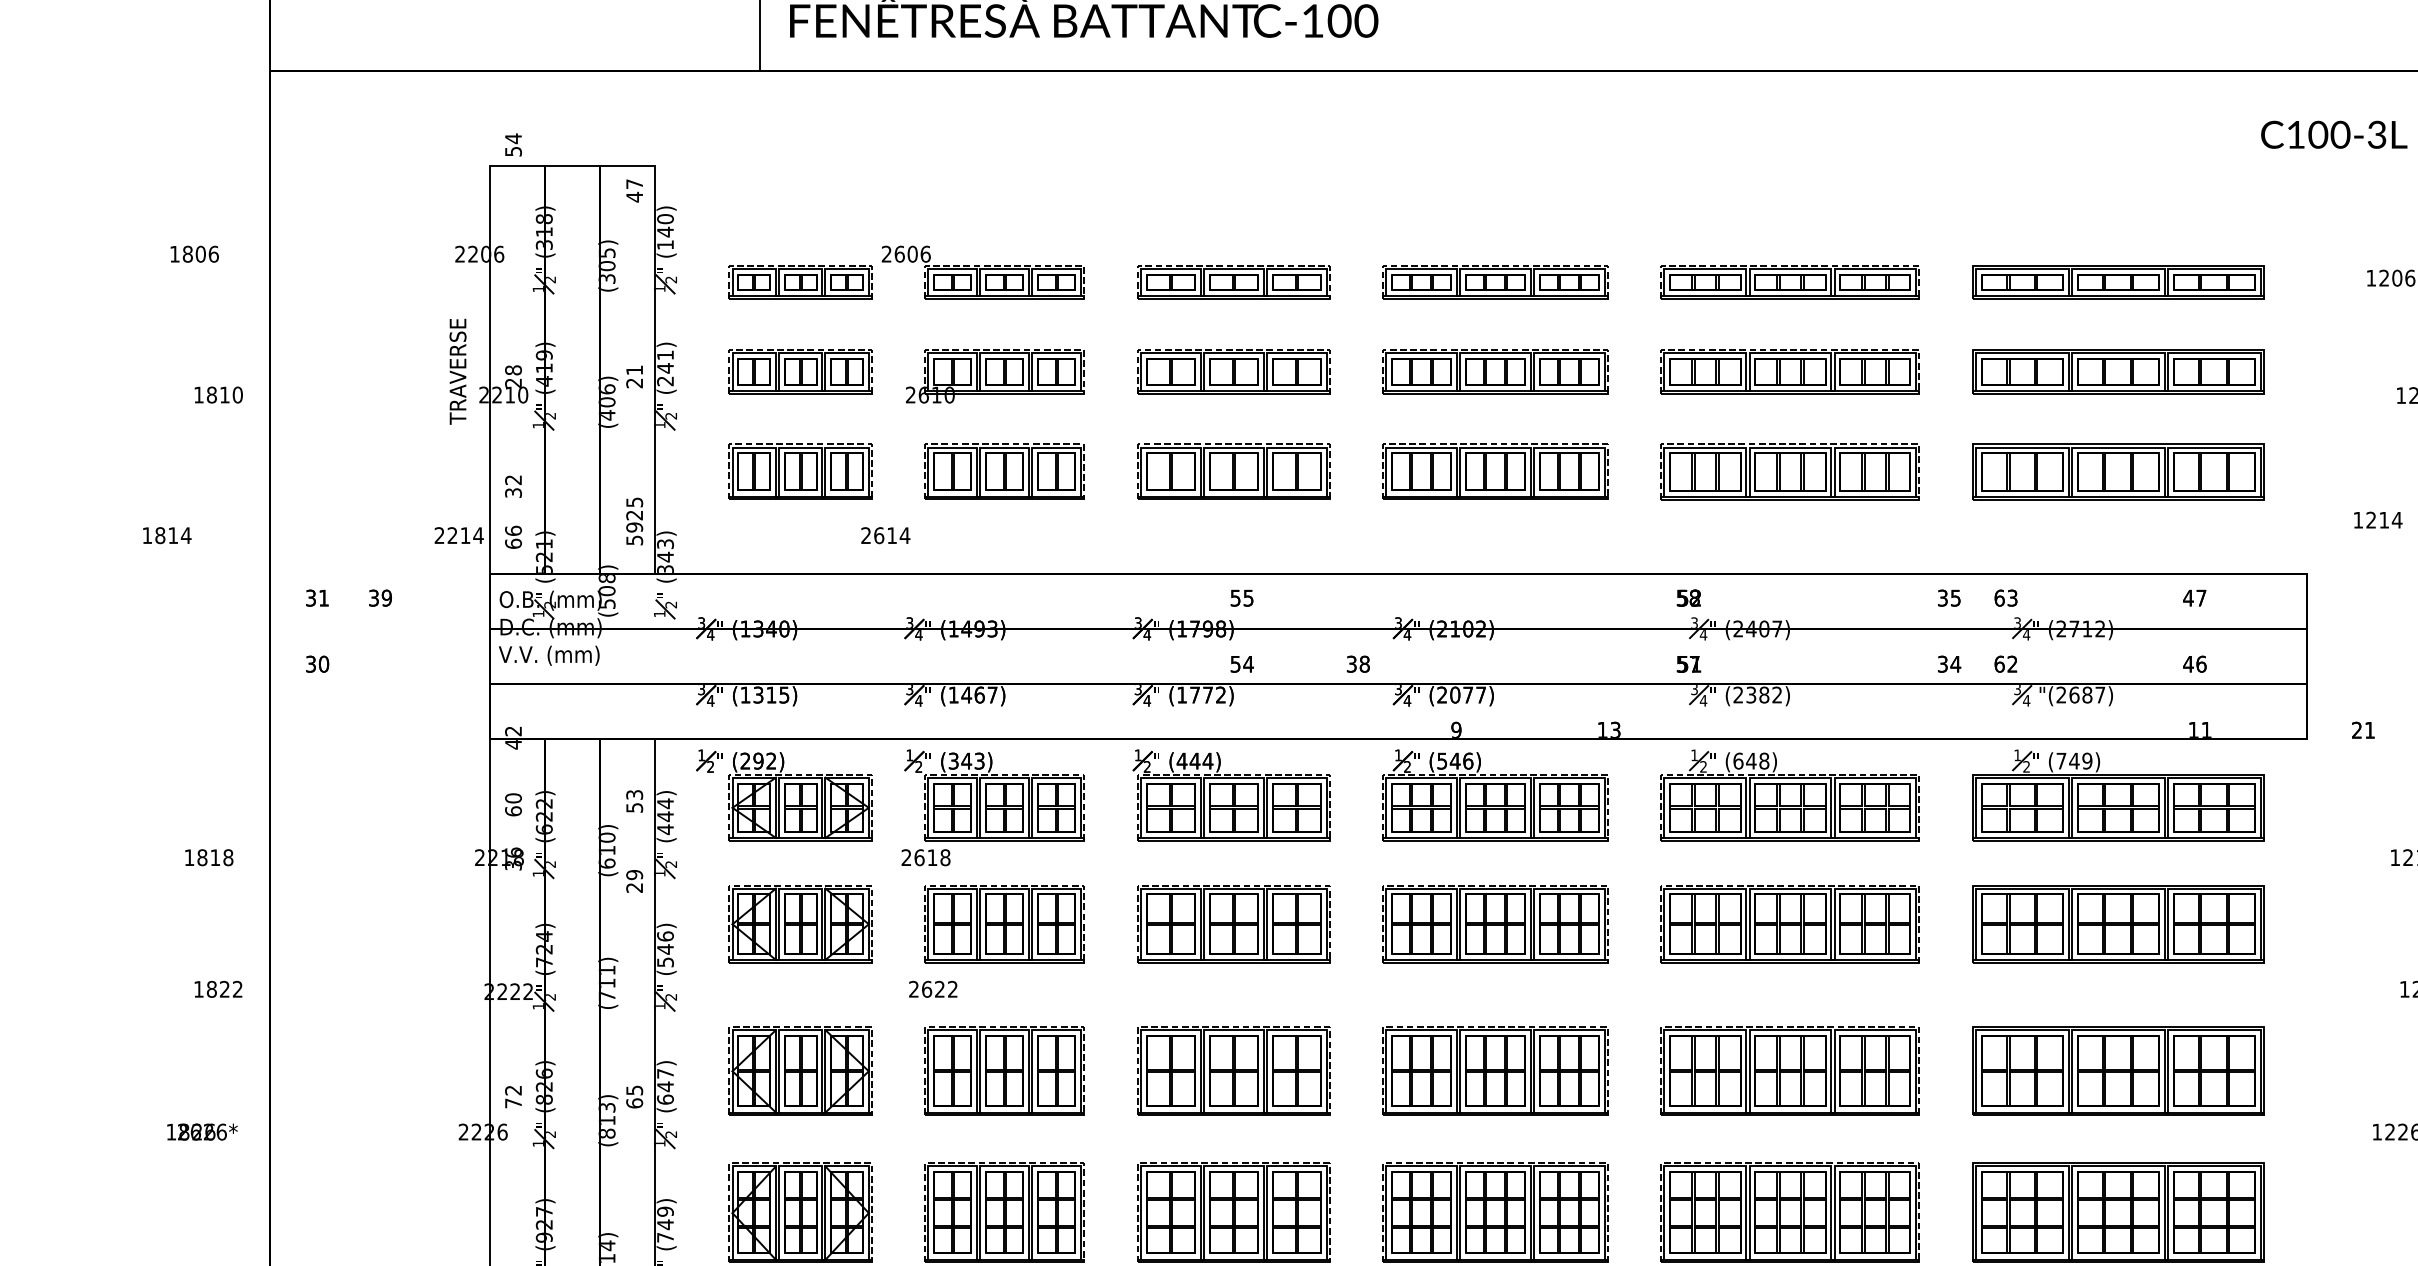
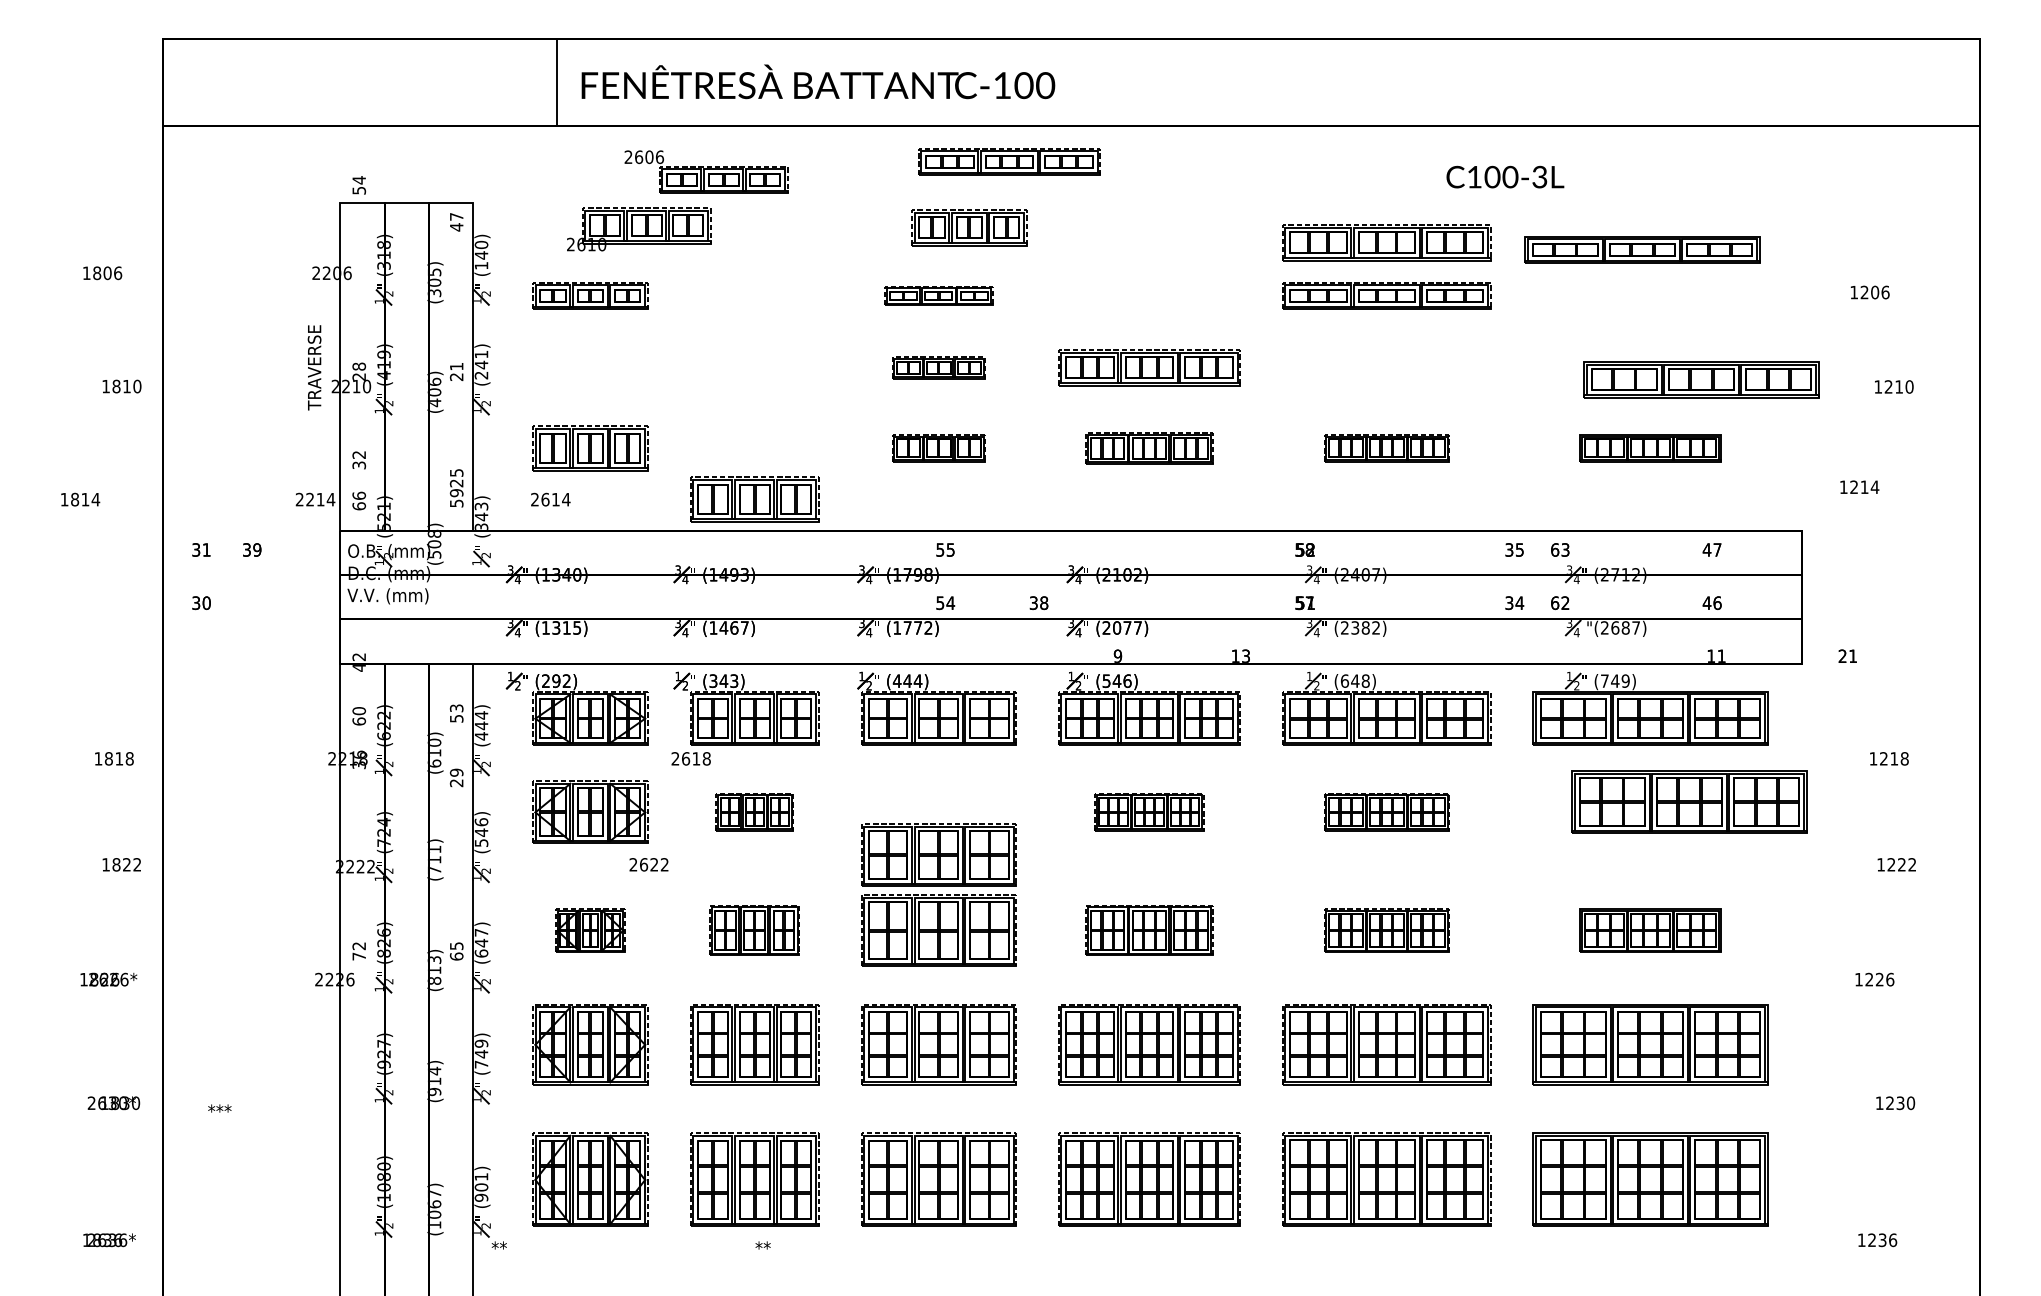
text: (2334, 134) -> (1505, 176), moved
part: (983, 271) -> (706, 171), moved
part: (1233, 281) -> (938, 295), size x0.7
part: (1495, 281) -> (1009, 161), moved
part: (2118, 281) -> (1642, 249), moved
part: (800, 371) -> (969, 227), moved
part: (1233, 371) -> (938, 367), size x0.6
part: (1790, 371) -> (1386, 242), moved
part: (2118, 371) -> (1701, 379), moved
part: (996, 376) -> (639, 229), moved
part: (1004, 472) -> (754, 499), moved
part: (1233, 472) -> (938, 448), size x0.6
part: (1495, 472) -> (1149, 448), size x0.7
part: (1790, 472) -> (1386, 448), size x0.6
part: (2118, 472) -> (1650, 448), size x0.6
text: (885, 535) -> (550, 499), moved
part: (1004, 923) -> (754, 811), size x0.6
part: (1233, 923) -> (938, 854), moved
part: (1495, 923) -> (1149, 811), size x0.6
part: (1790, 923) -> (1386, 811), size x0.6
part: (2118, 923) -> (1689, 801), moved
text: (932, 988) -> (648, 864), moved
part: (800, 1071) -> (590, 930), size x0.6
part: (1004, 1071) -> (754, 930), size x0.7
part: (1495, 1071) -> (1149, 930), size x0.7
part: (1790, 1071) -> (1386, 930), size x0.6
part: (2118, 1071) -> (1650, 930), size x0.6

